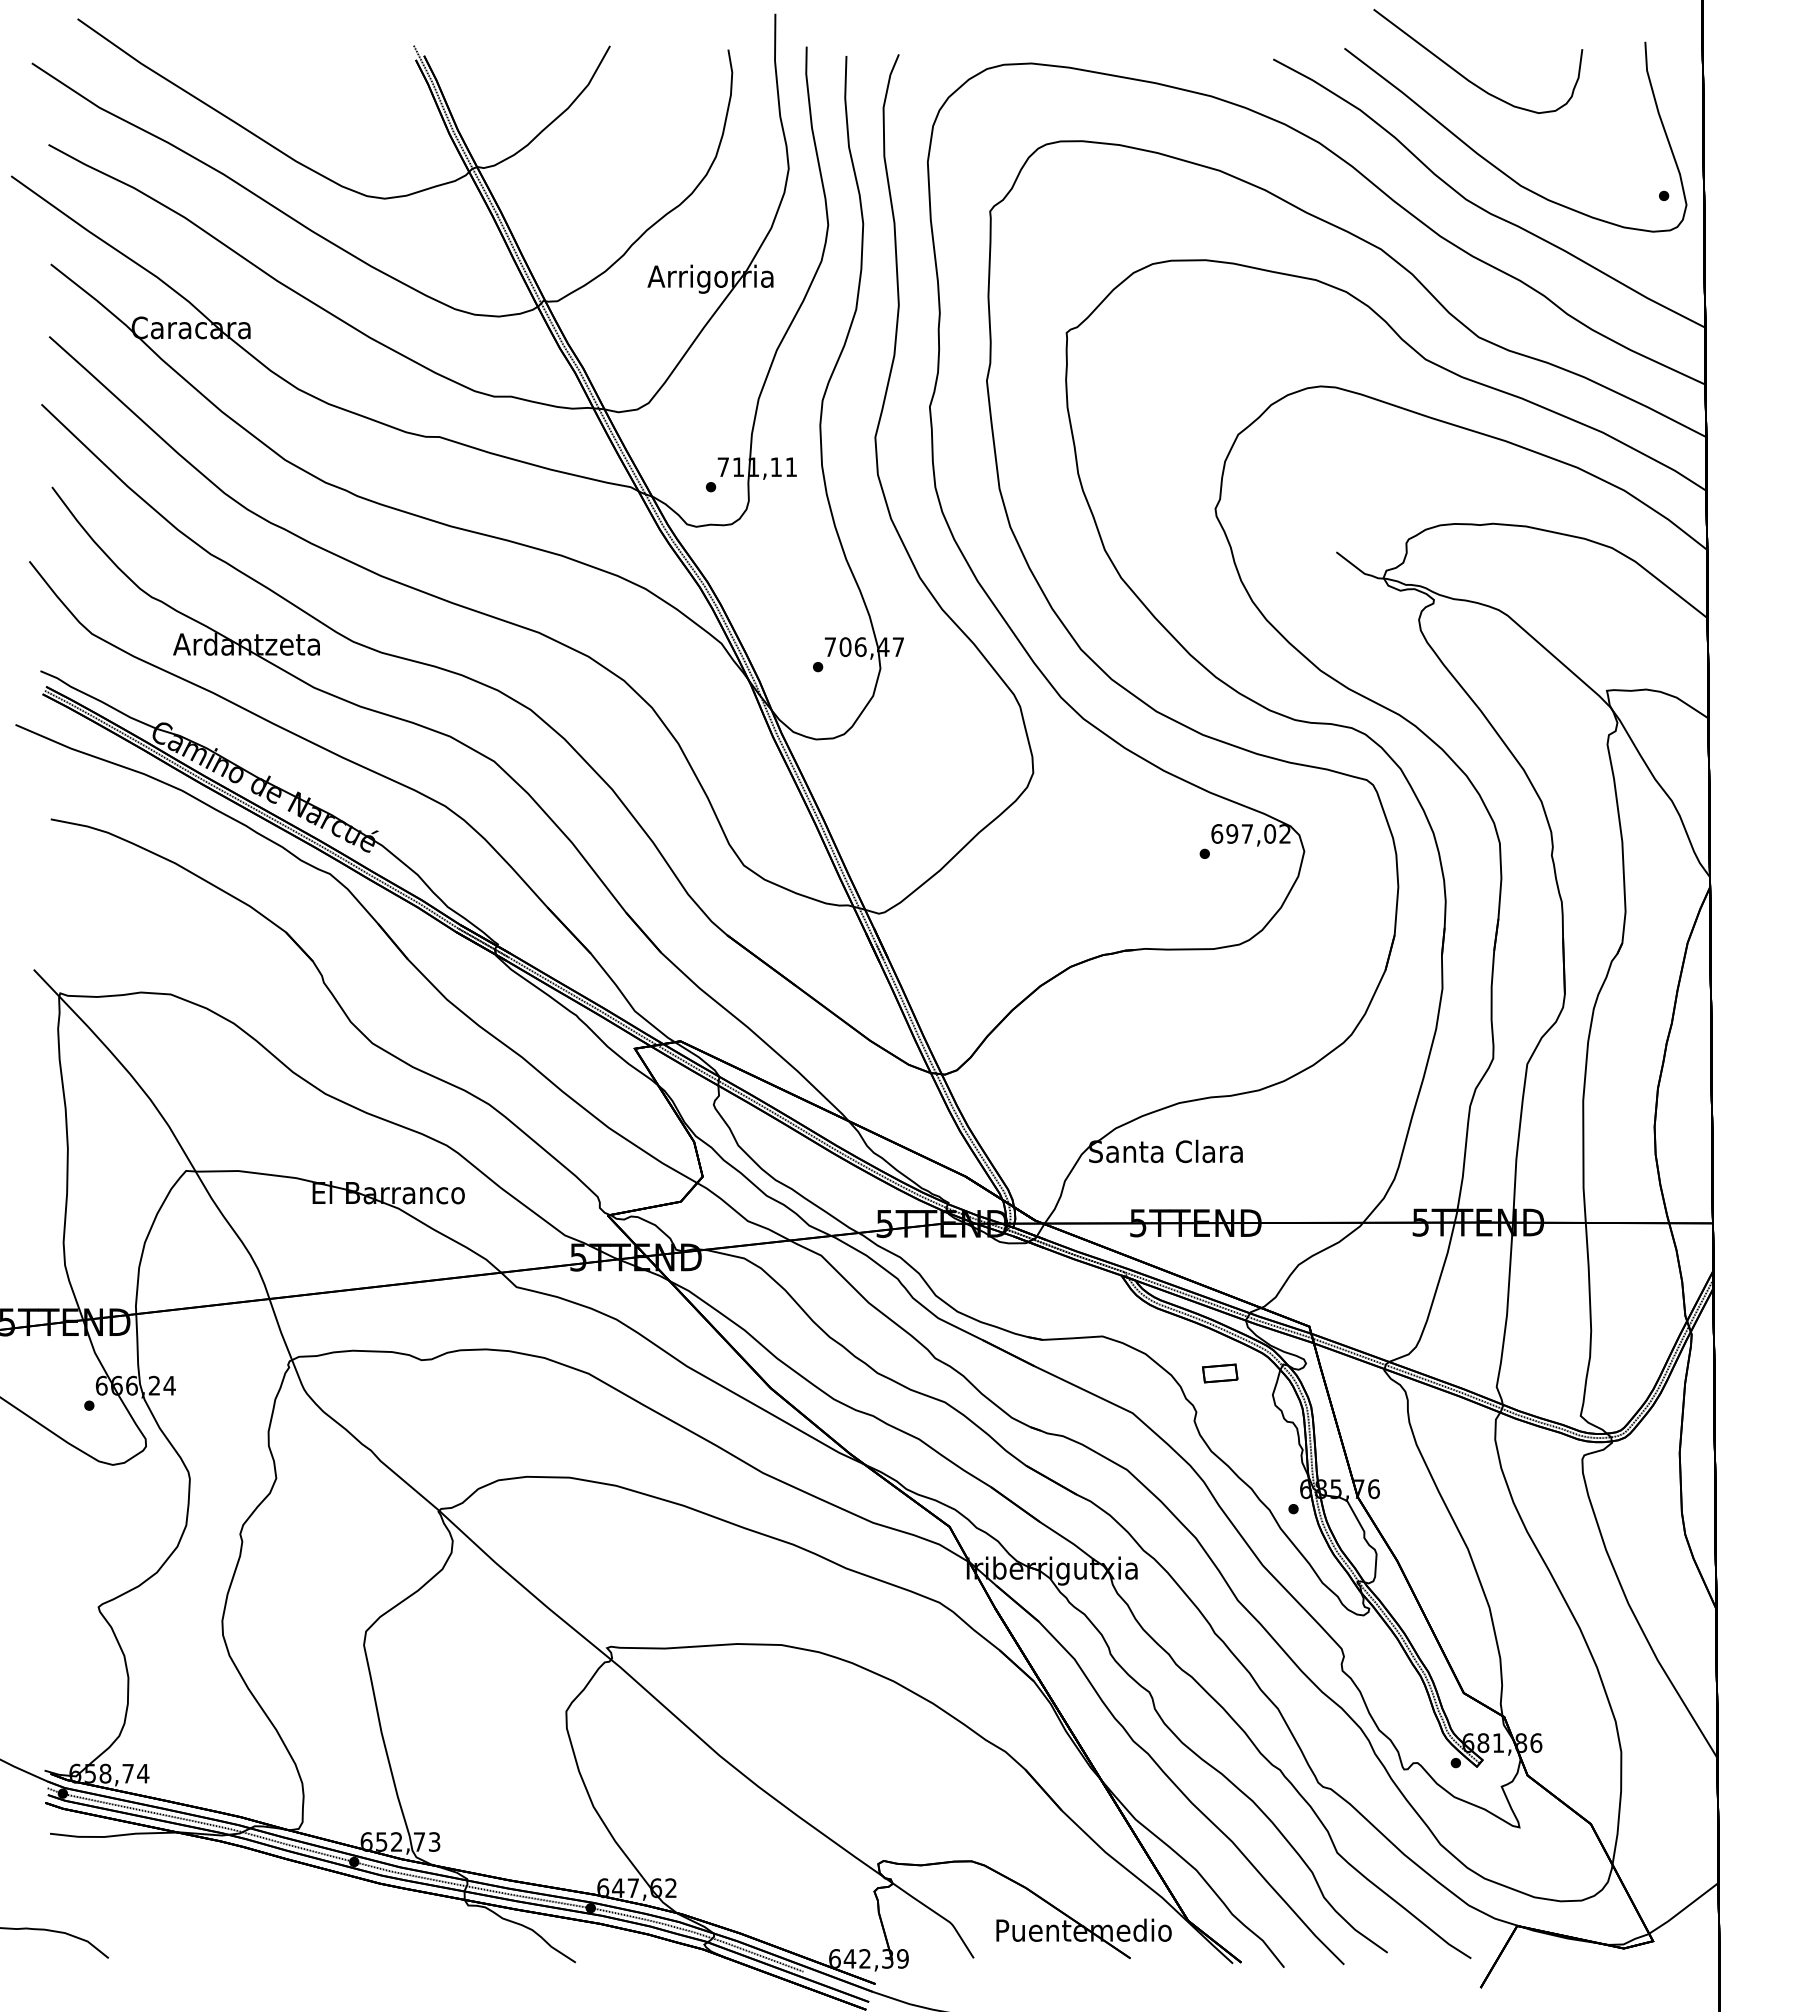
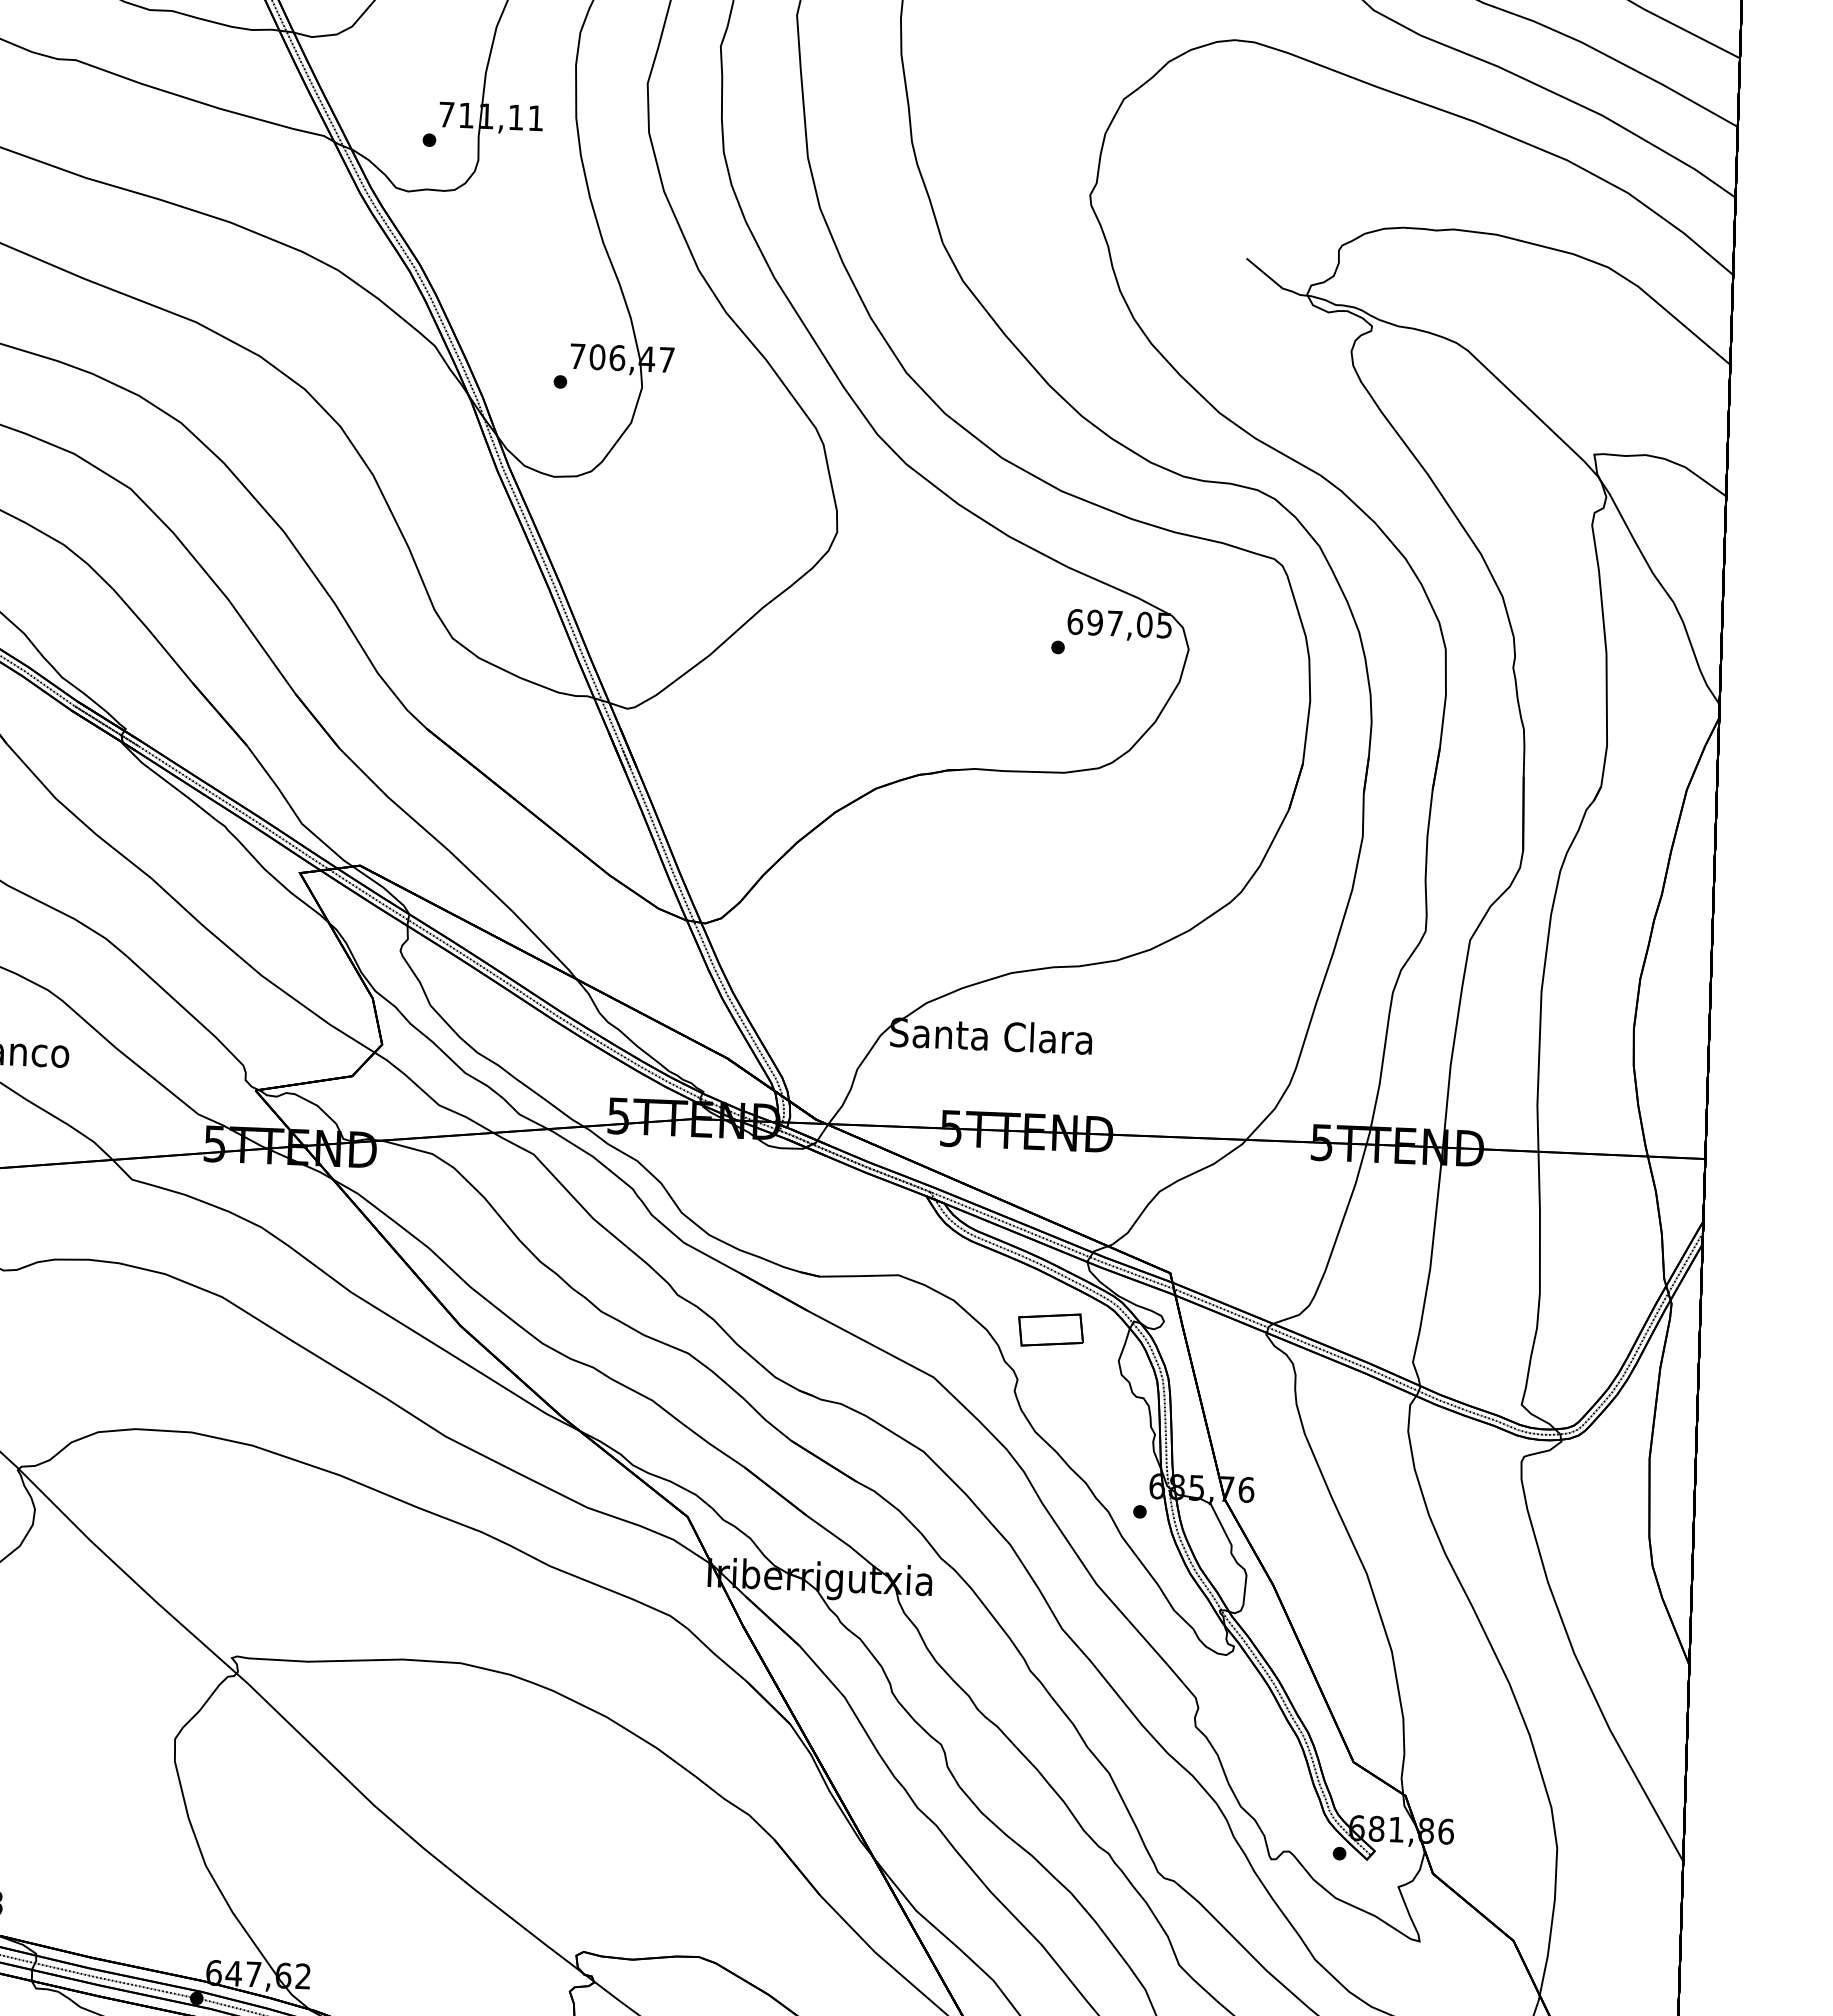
text: (1284, 833) -> (1163, 624), 697,02 -> 697,05
part: (1219, 1373) -> (1049, 1330), size x1.43

